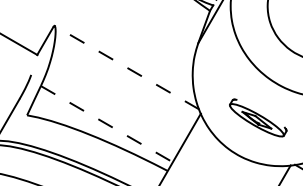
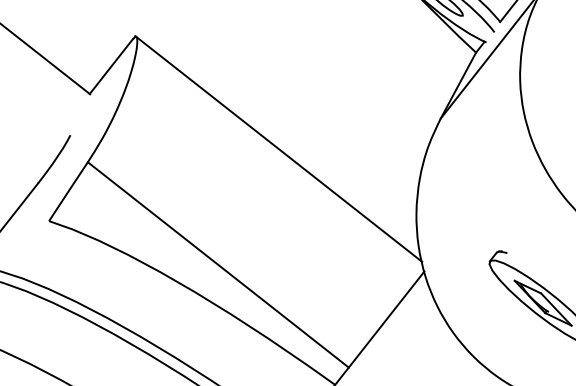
line: (126, 67) -> (278, 148), dashed -> solid
line: (107, 124) -> (219, 265), dashed -> solid

